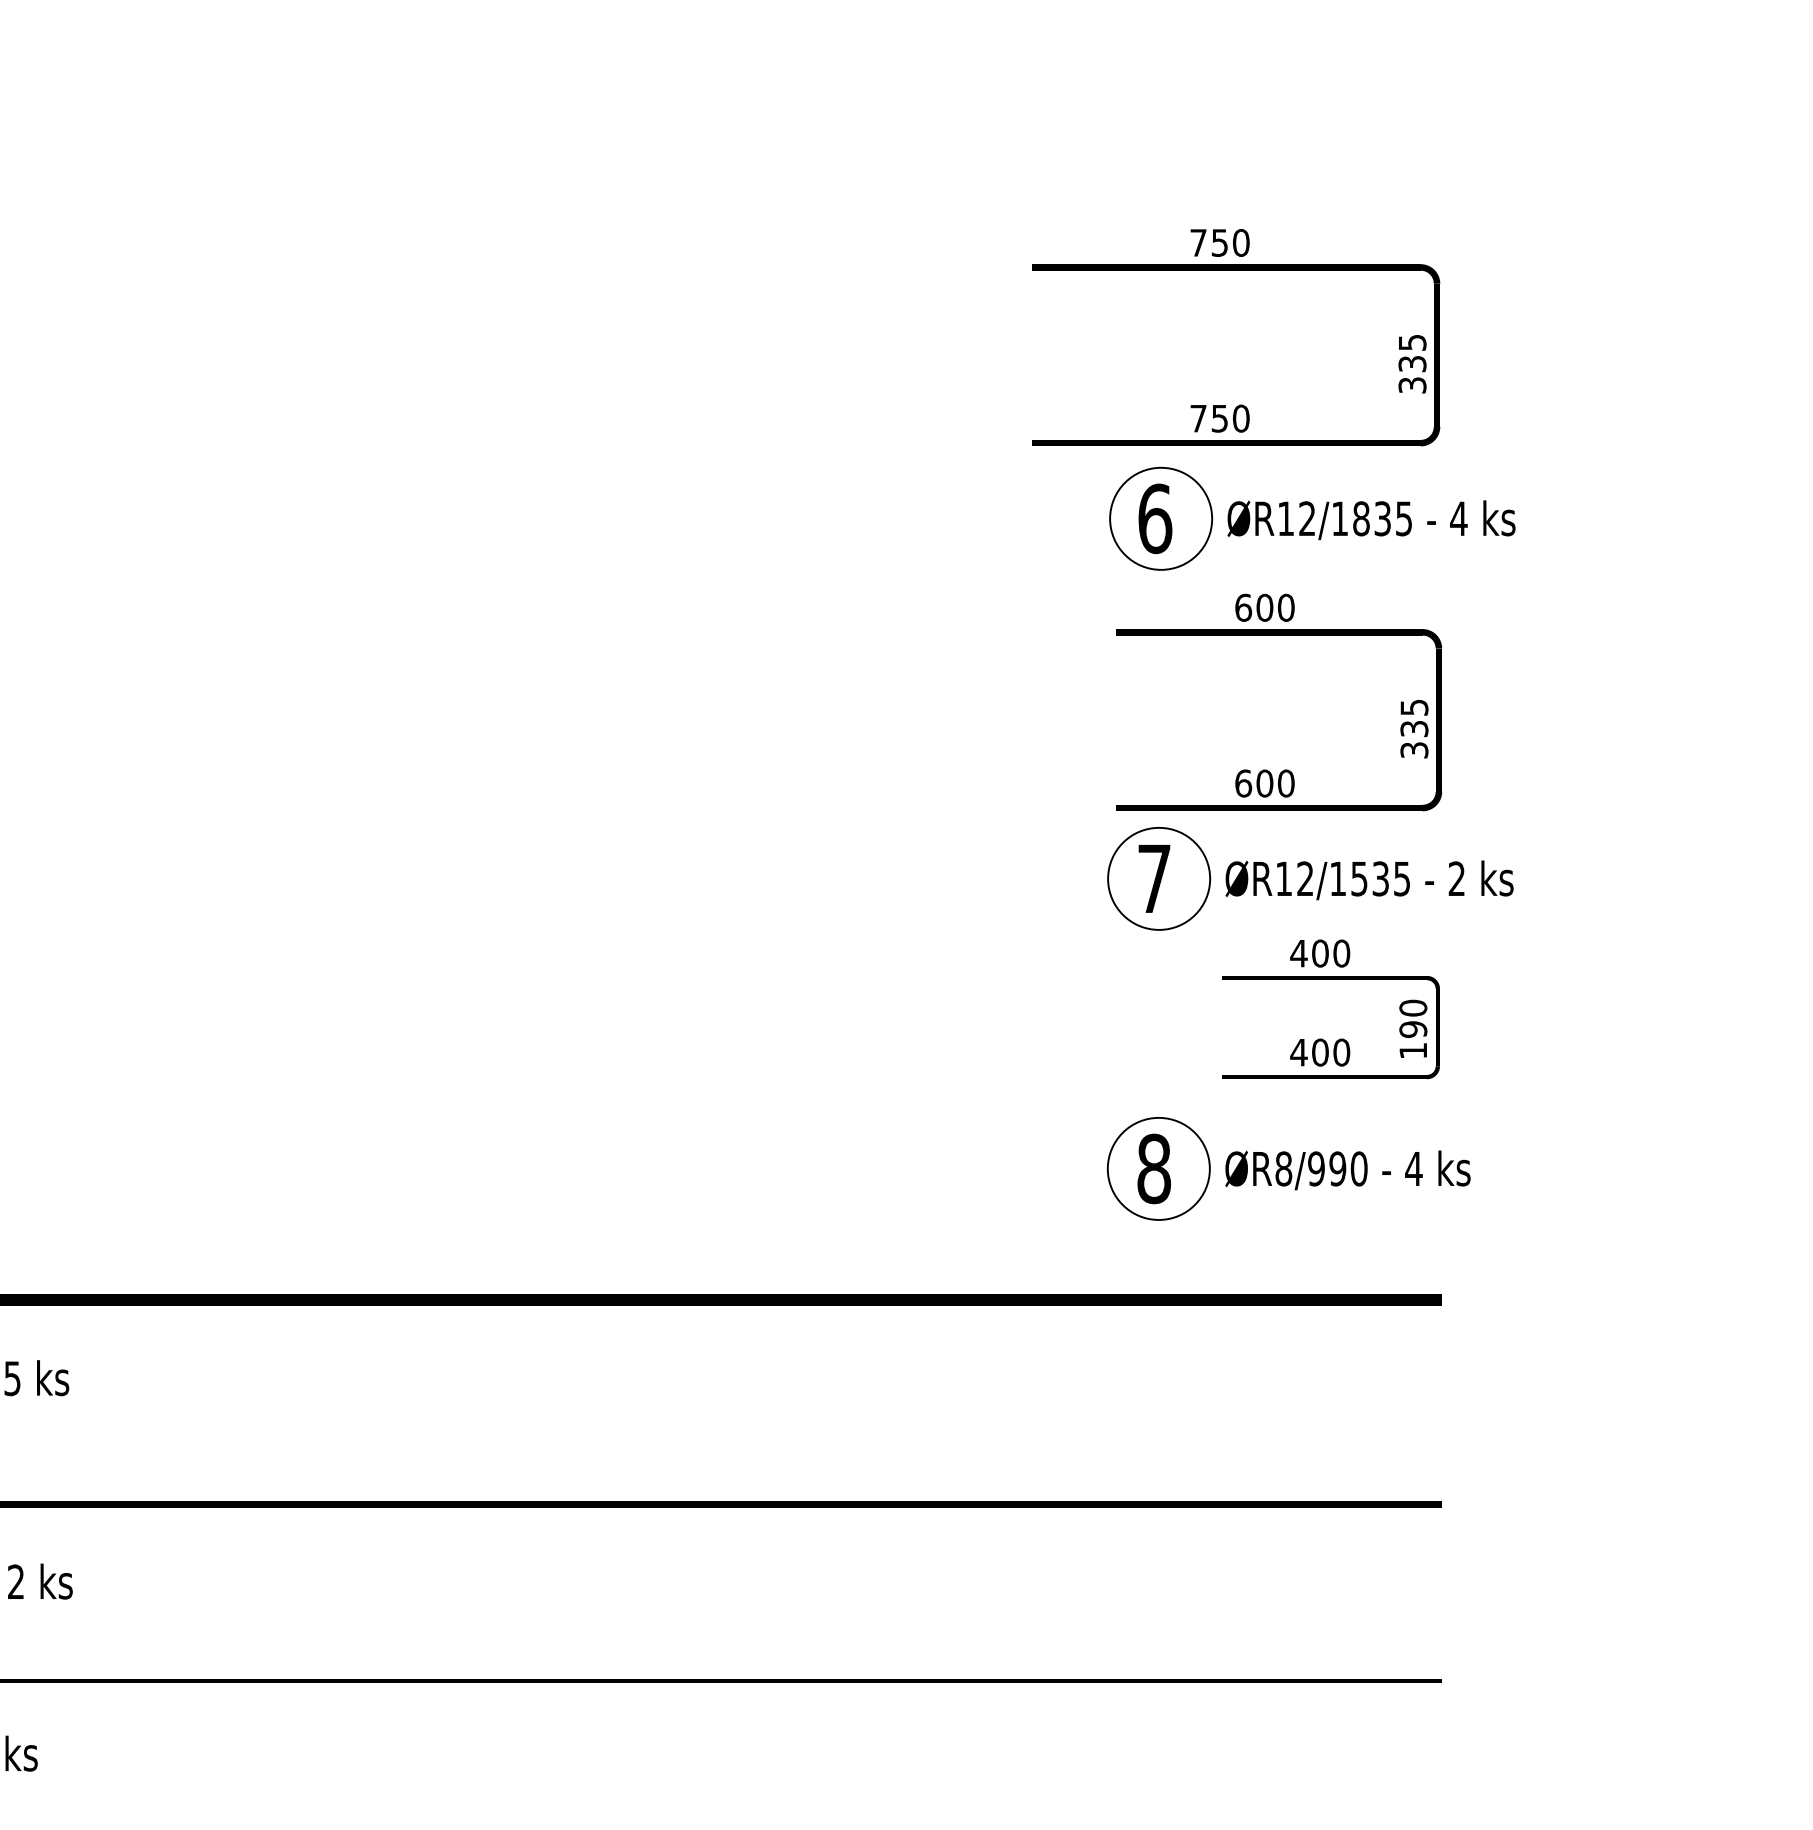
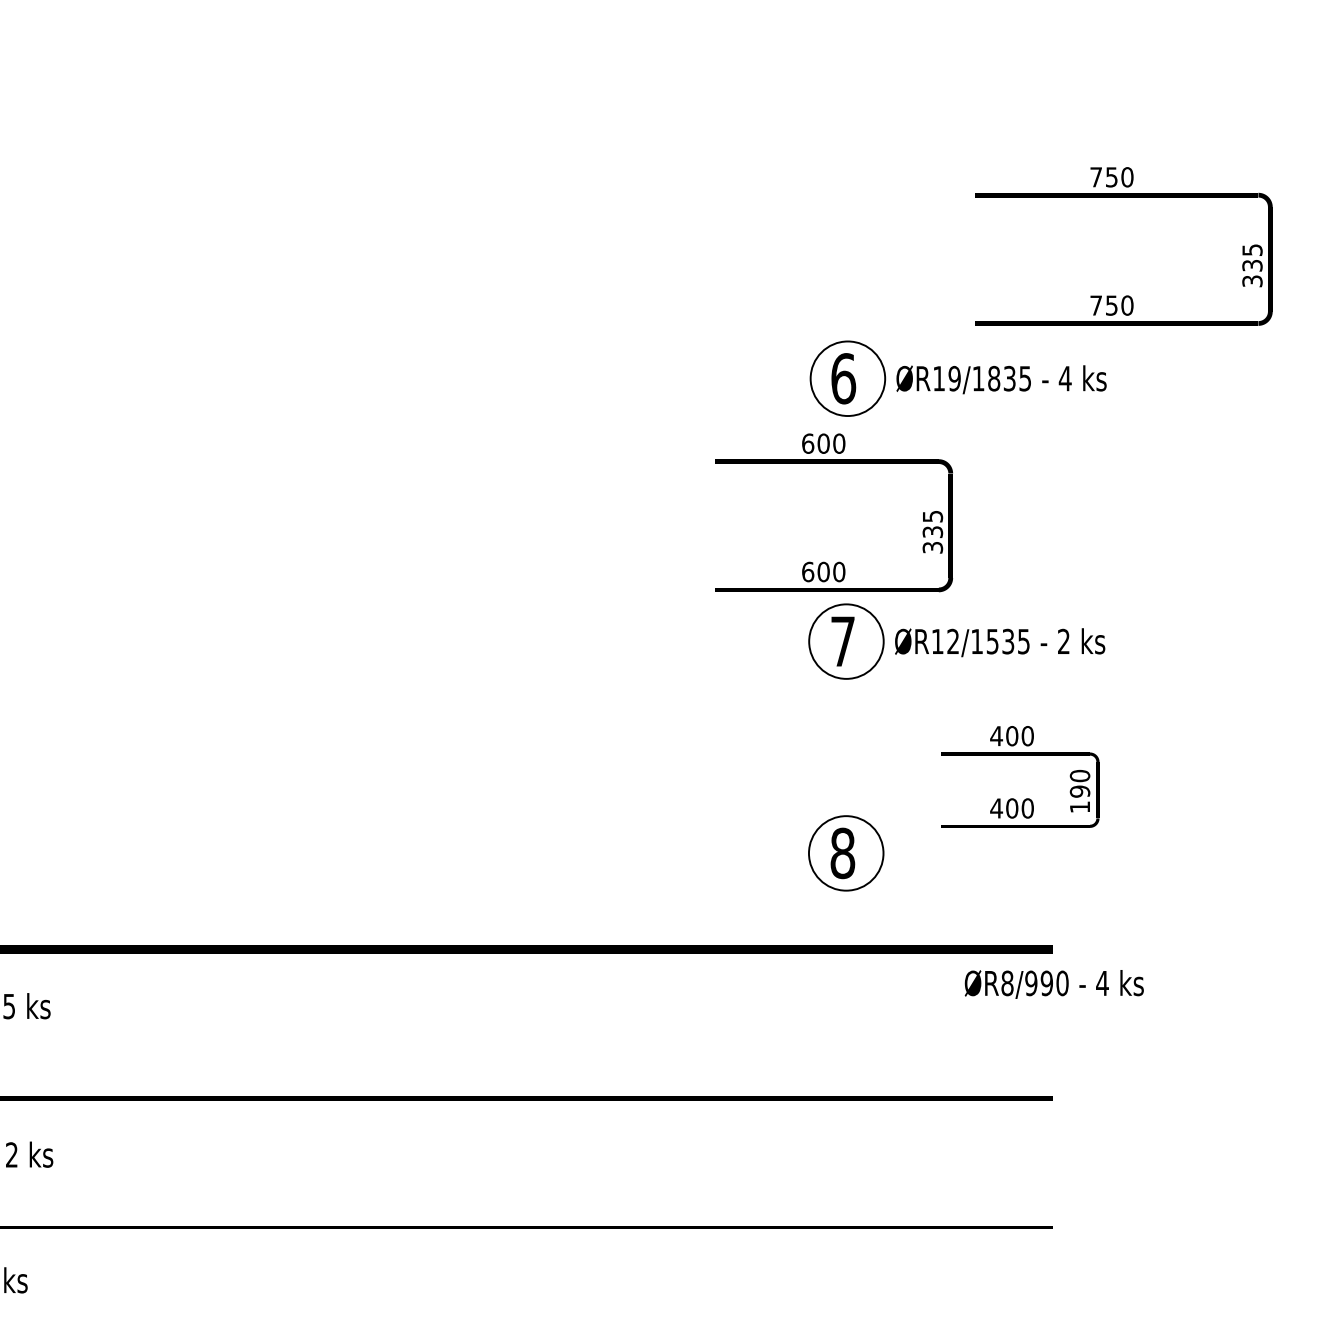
text: (1235, 337) -> (1123, 246), moved
text: (1307, 518) -> (954, 378), ØR12/1835 -> ØR19/1835
text: (1278, 702) -> (833, 512), moved
text: (1331, 1008) -> (1020, 776), moved
text: (1346, 1170) -> (1053, 984), moved

